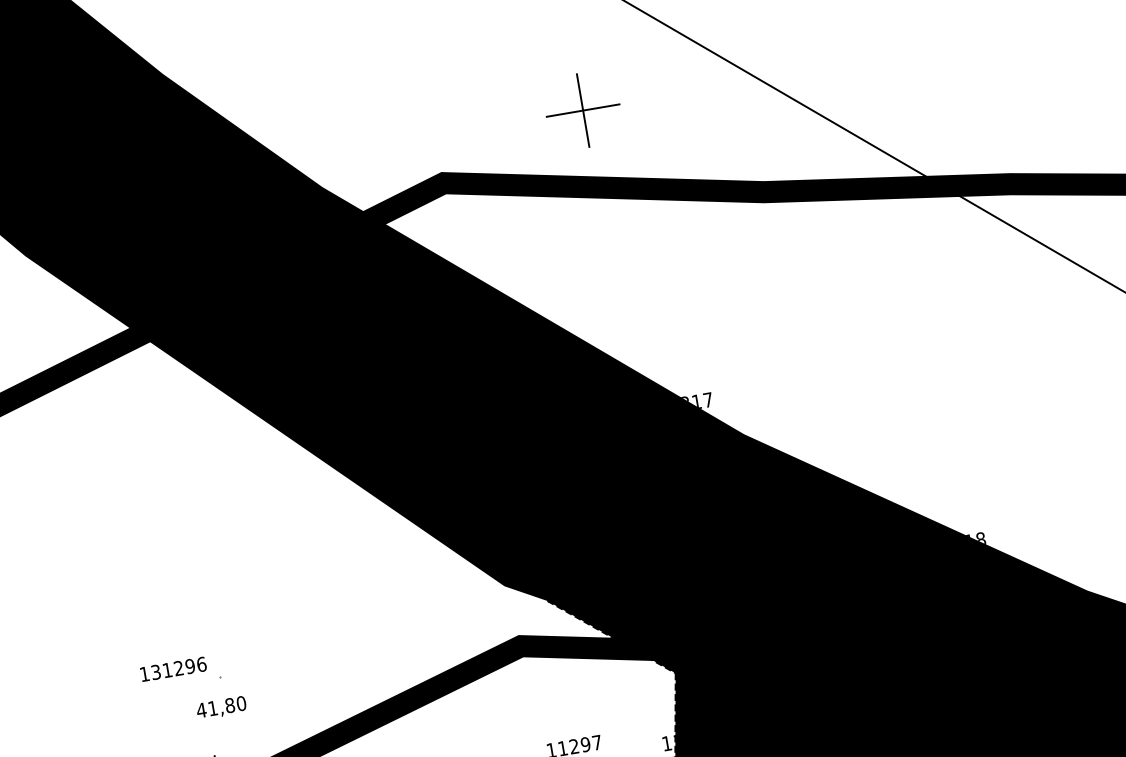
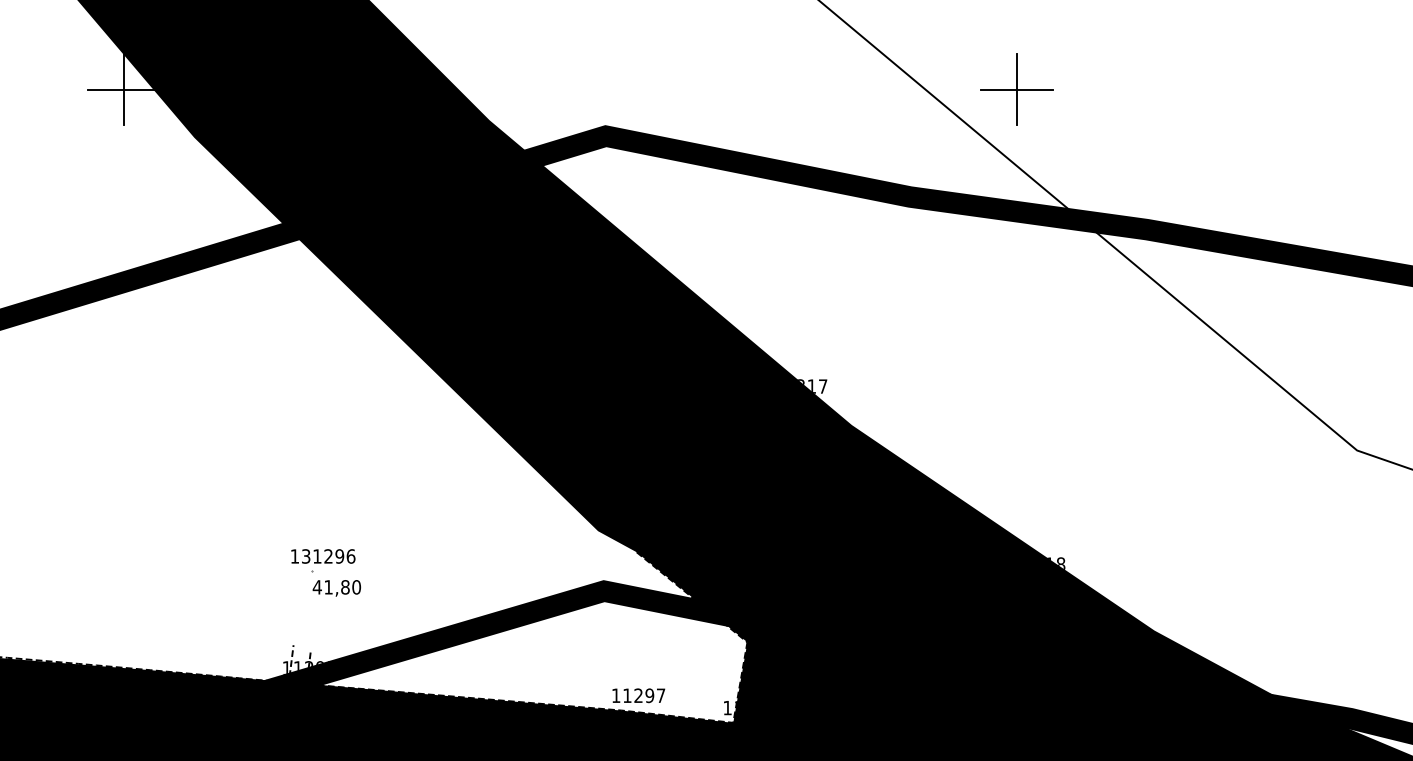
part: (582, 110) -> (1016, 89), moved
text: (173, 669) -> (323, 556), moved
text: (221, 708) -> (336, 588), moved

